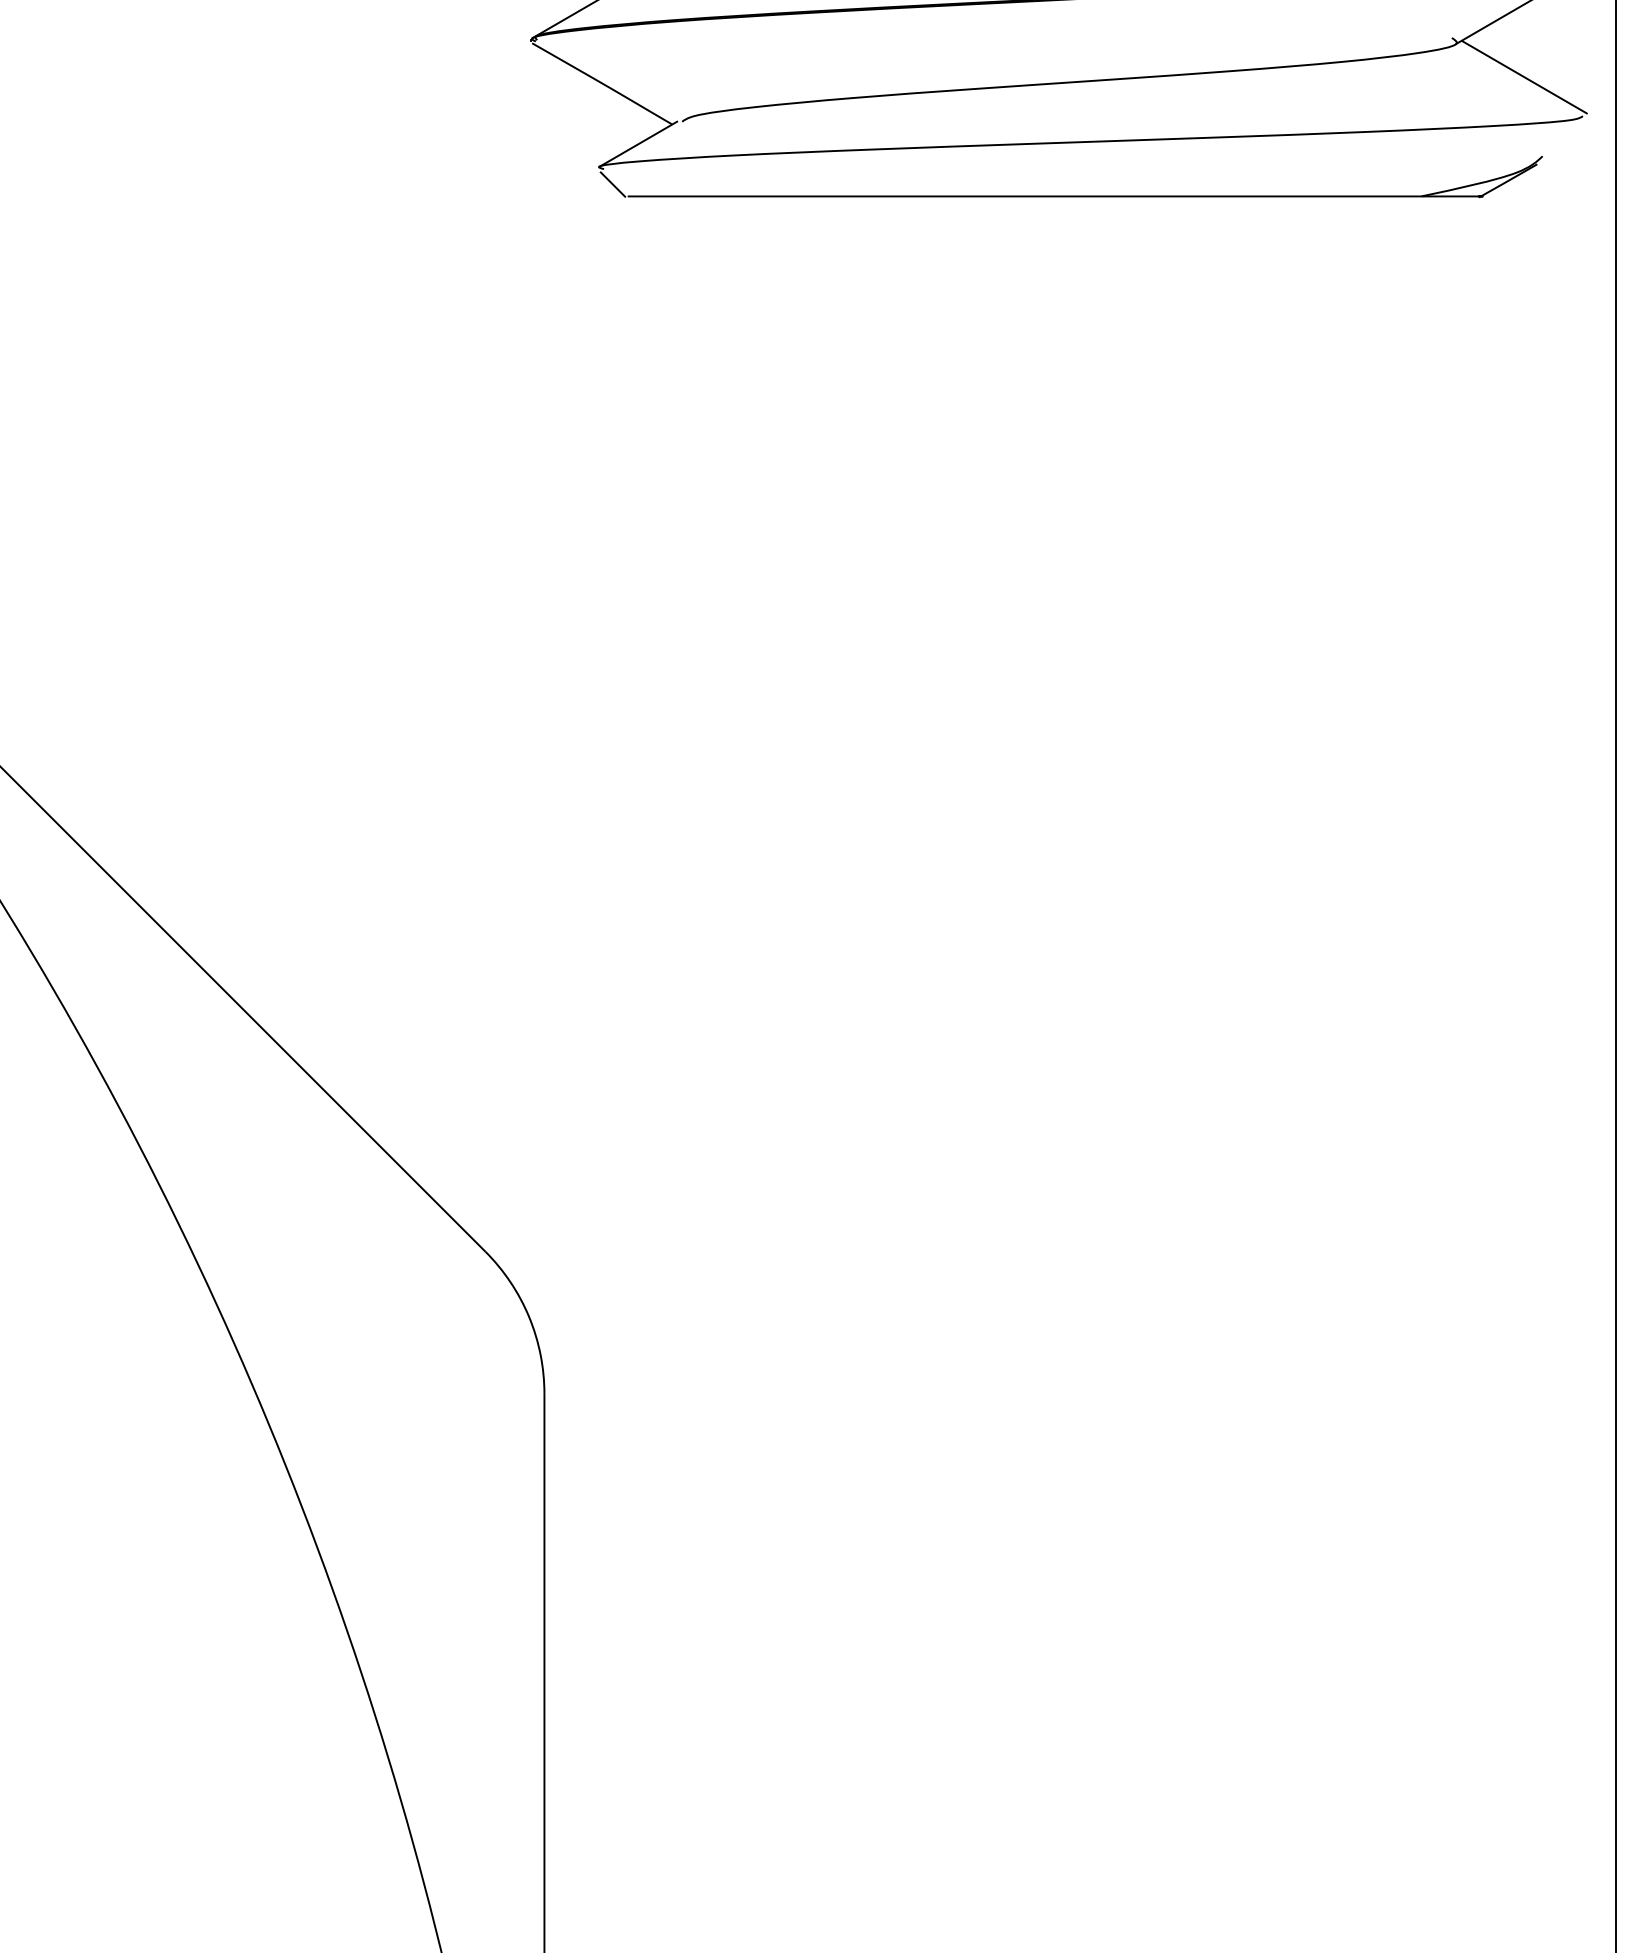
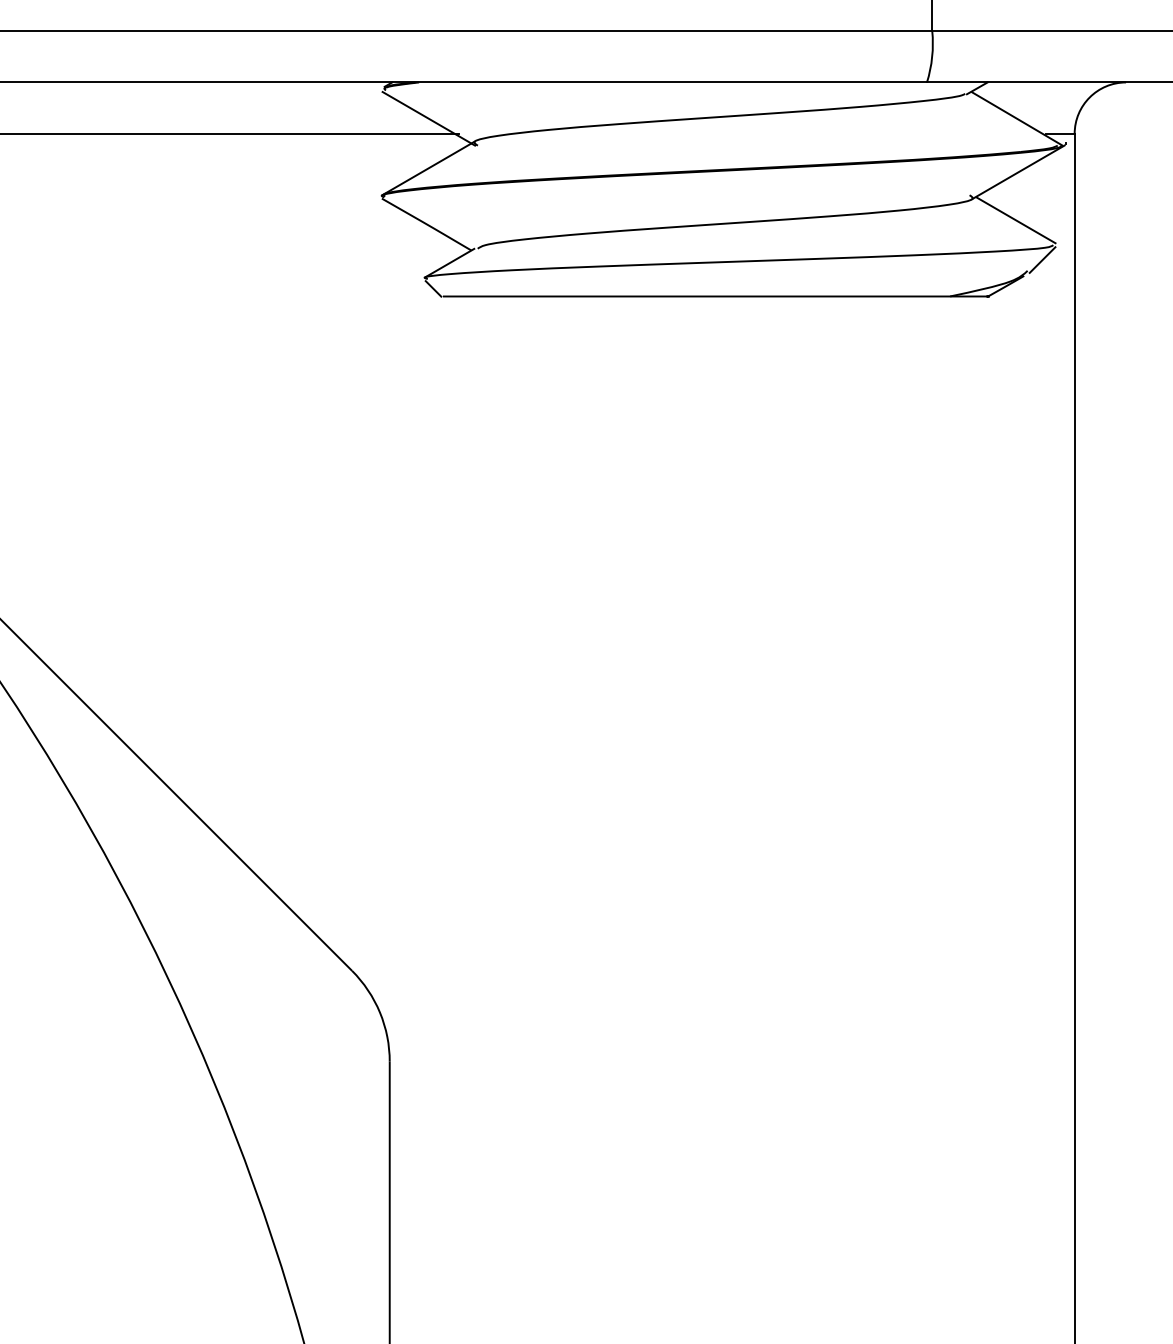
line: (1565, 138) -> (1042, 259), added

